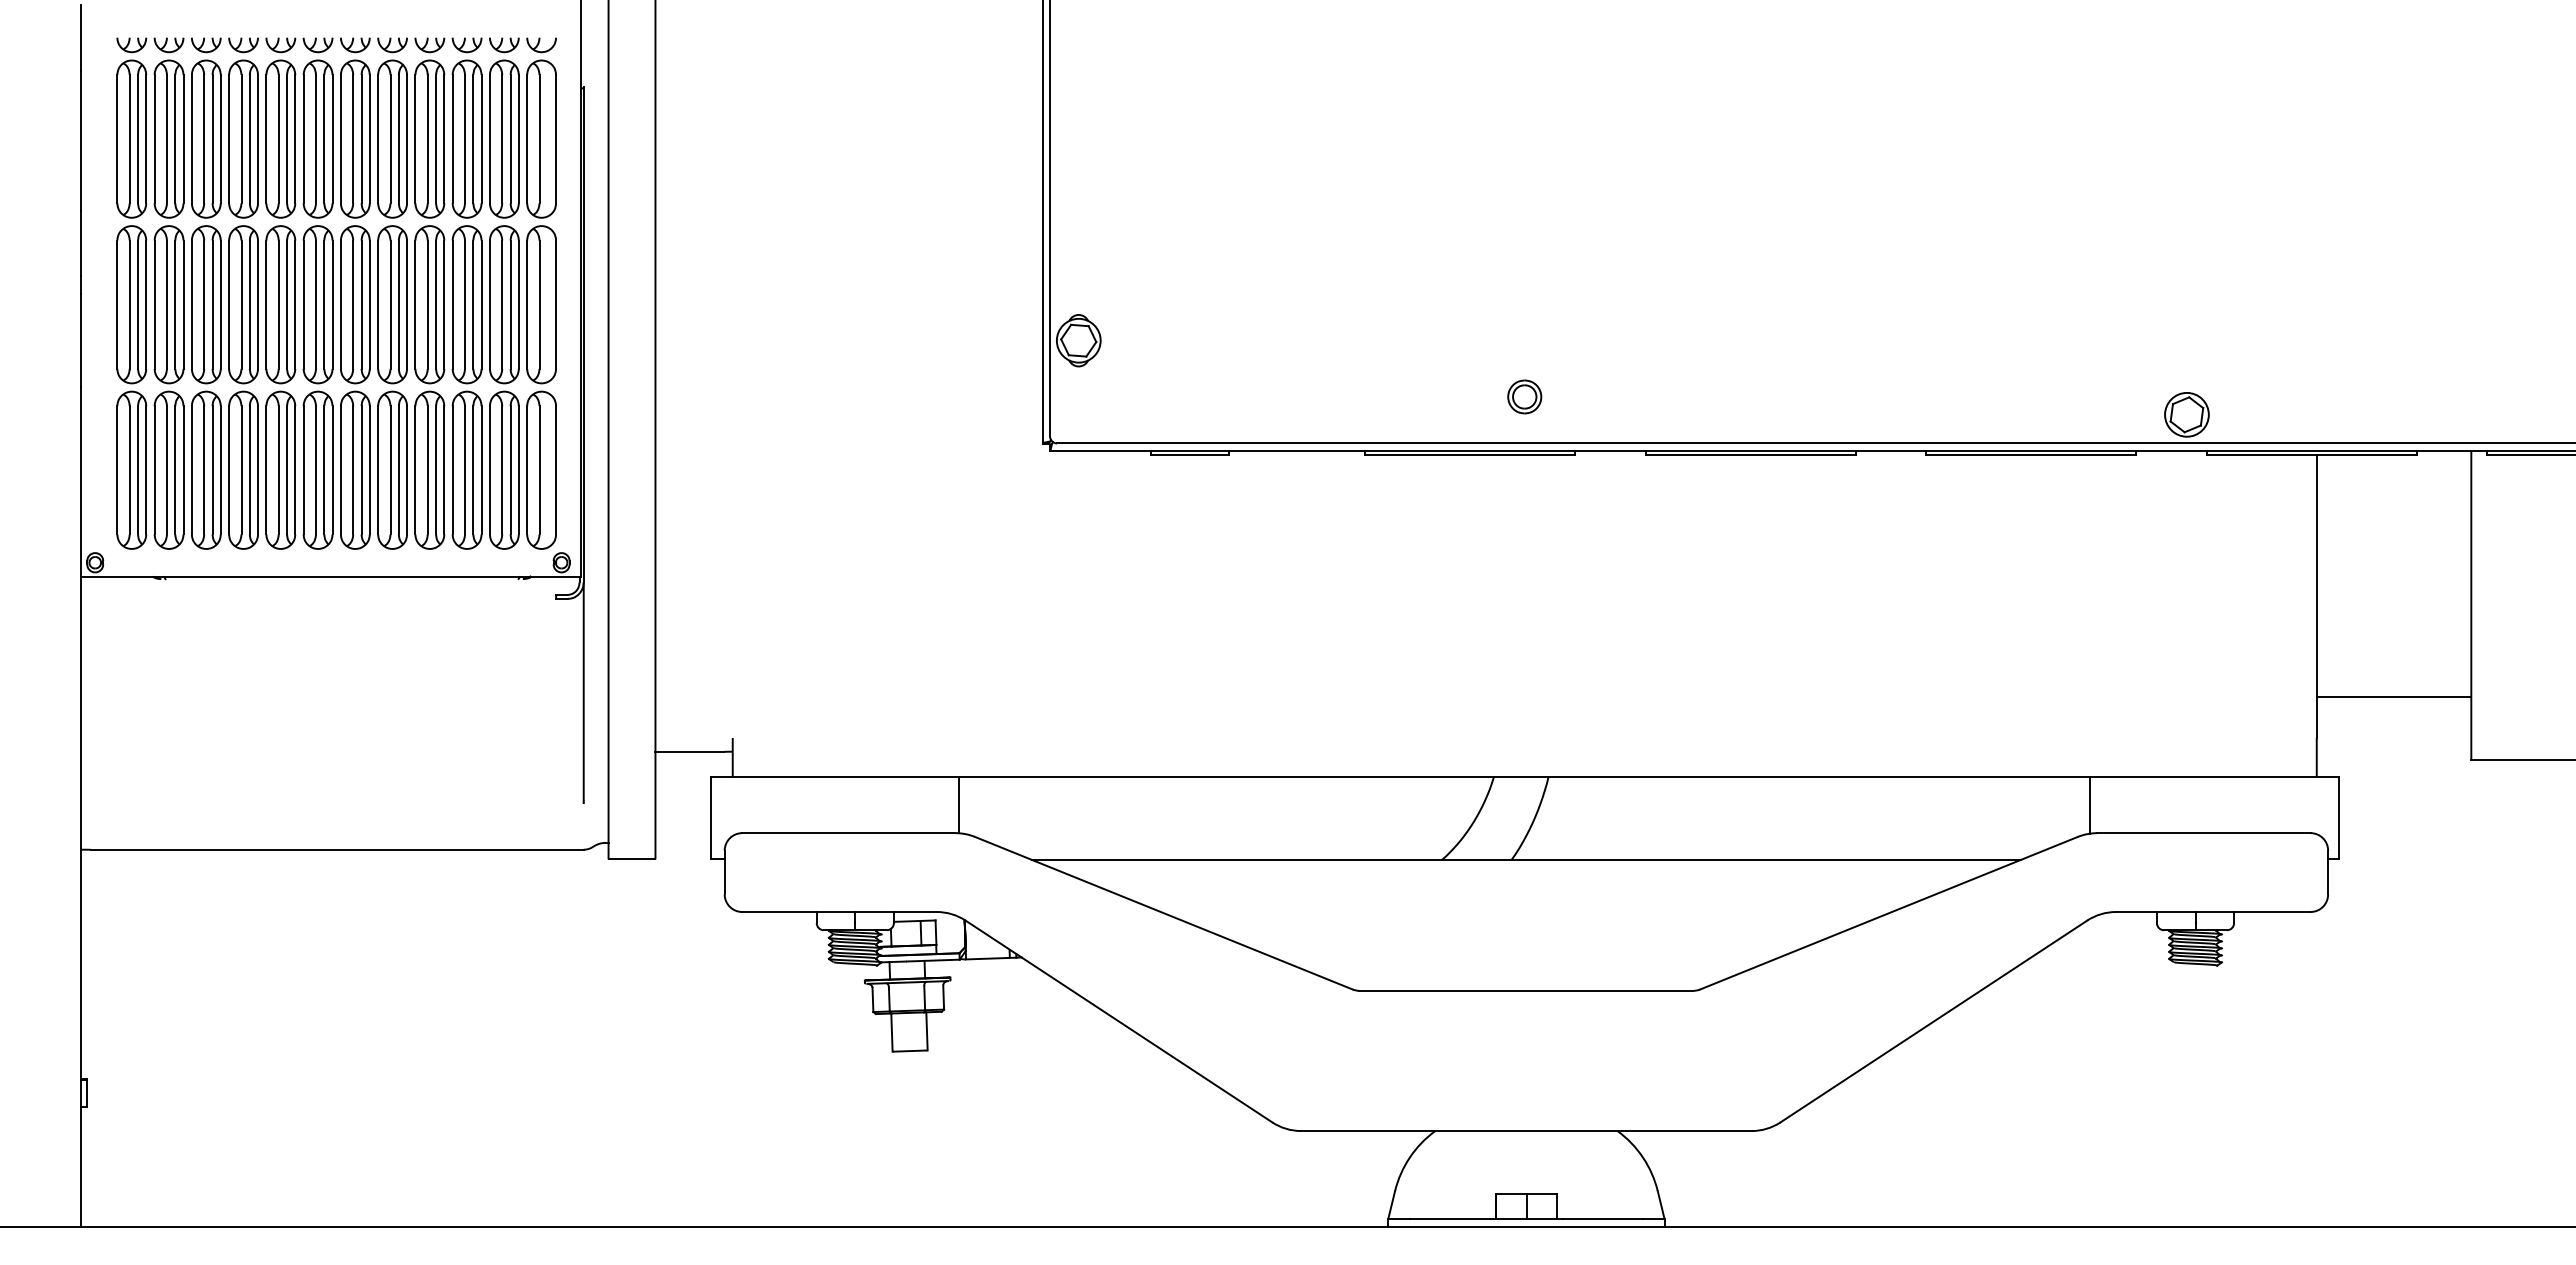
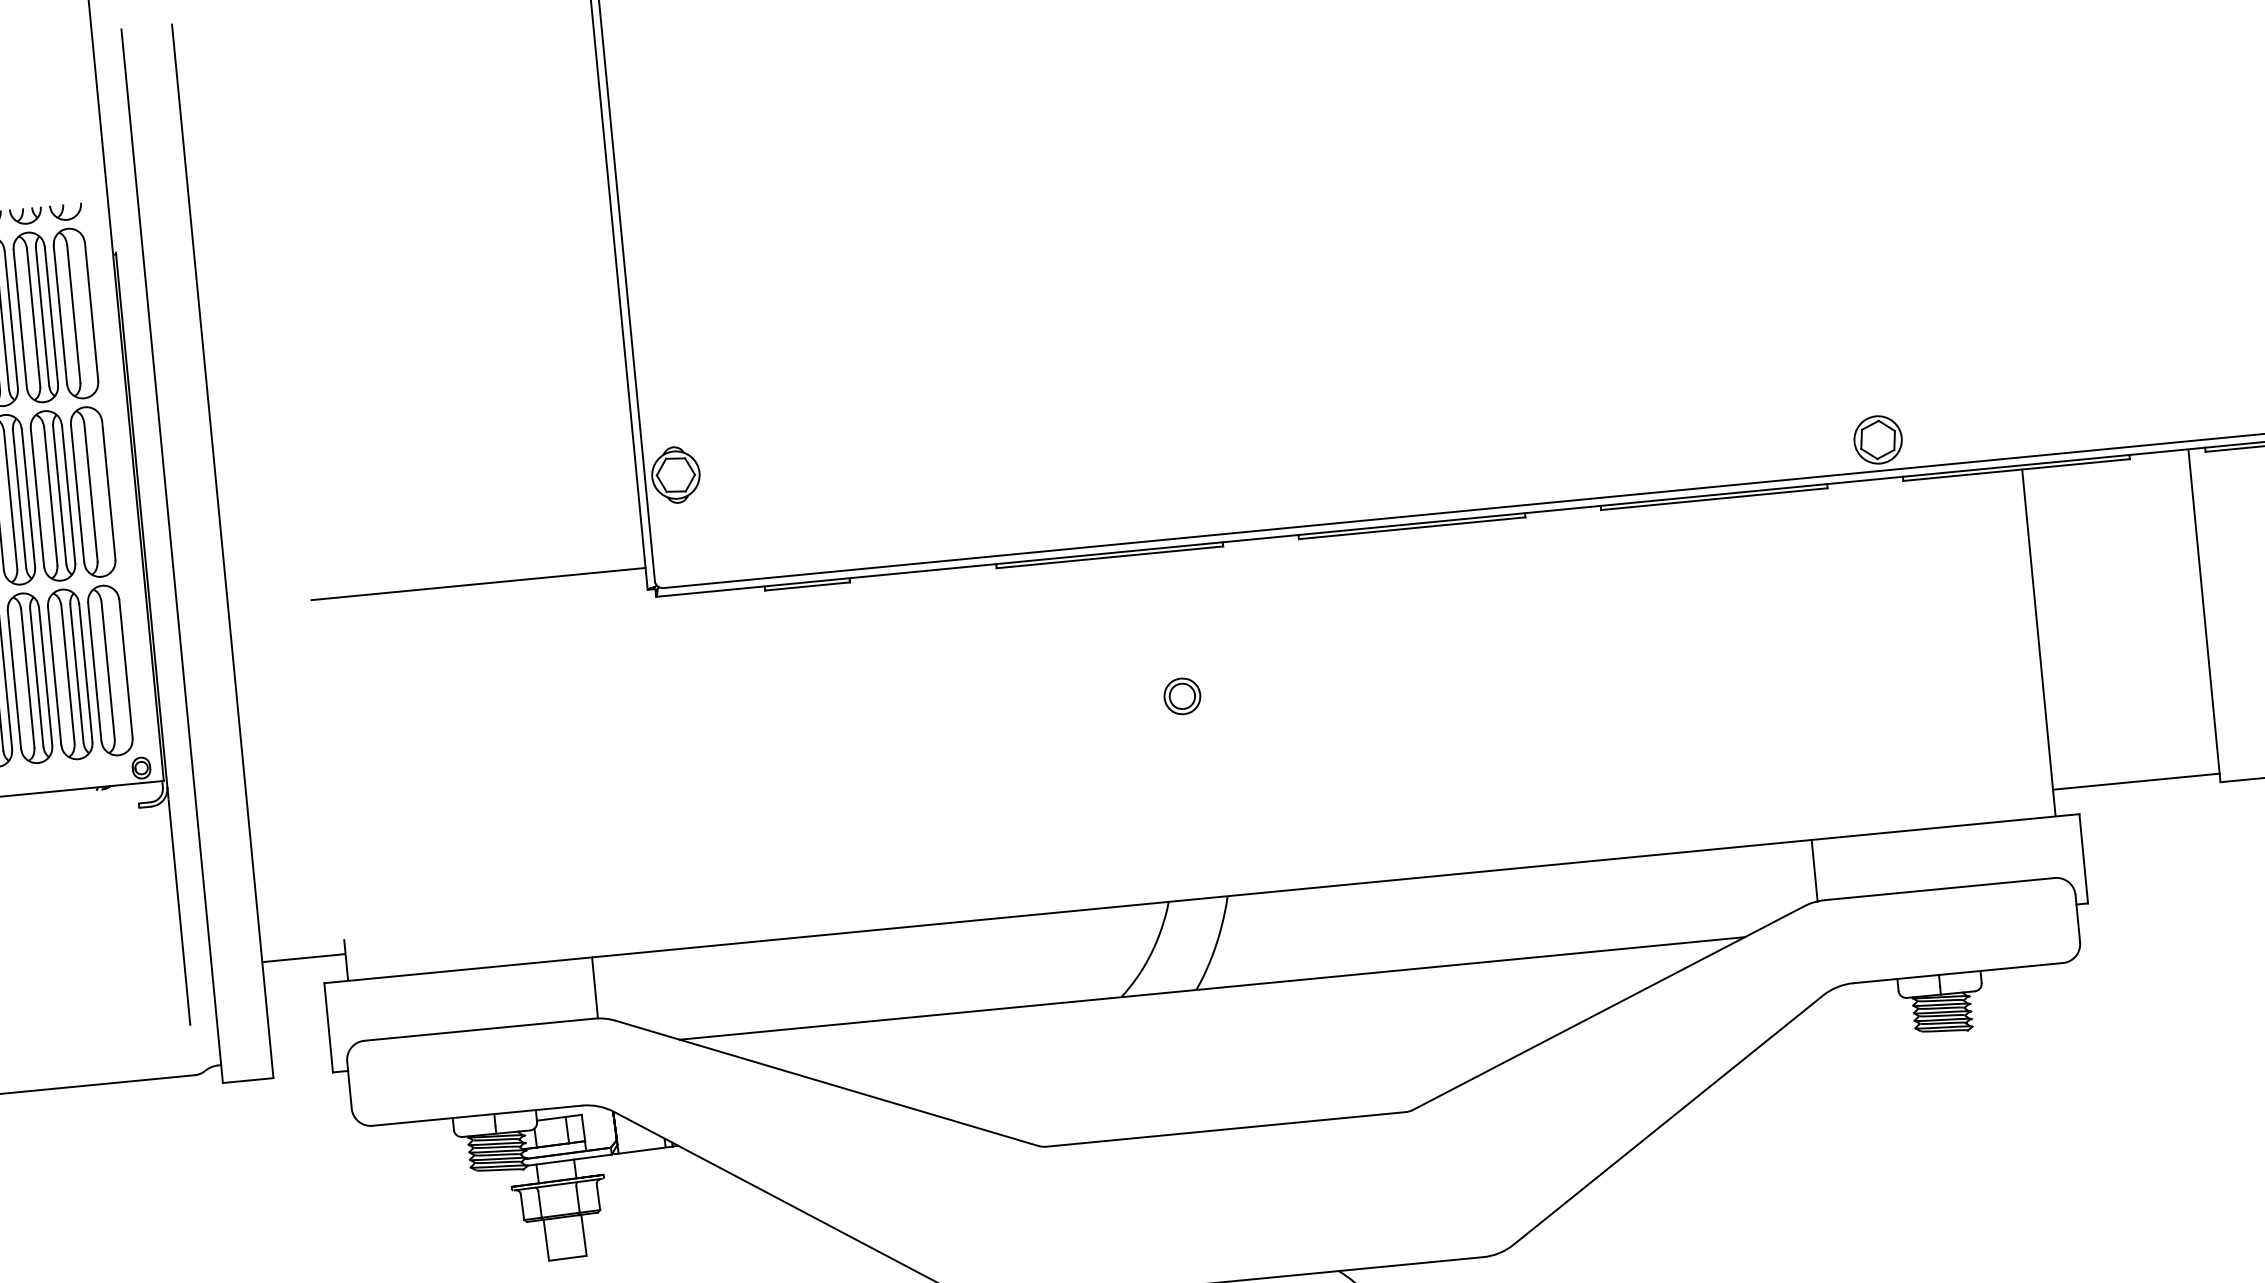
part: (1524, 396) -> (1182, 695), moved
line: (887, 423) -> (478, 584), added
line: (2393, 696) -> (2135, 781), moved

